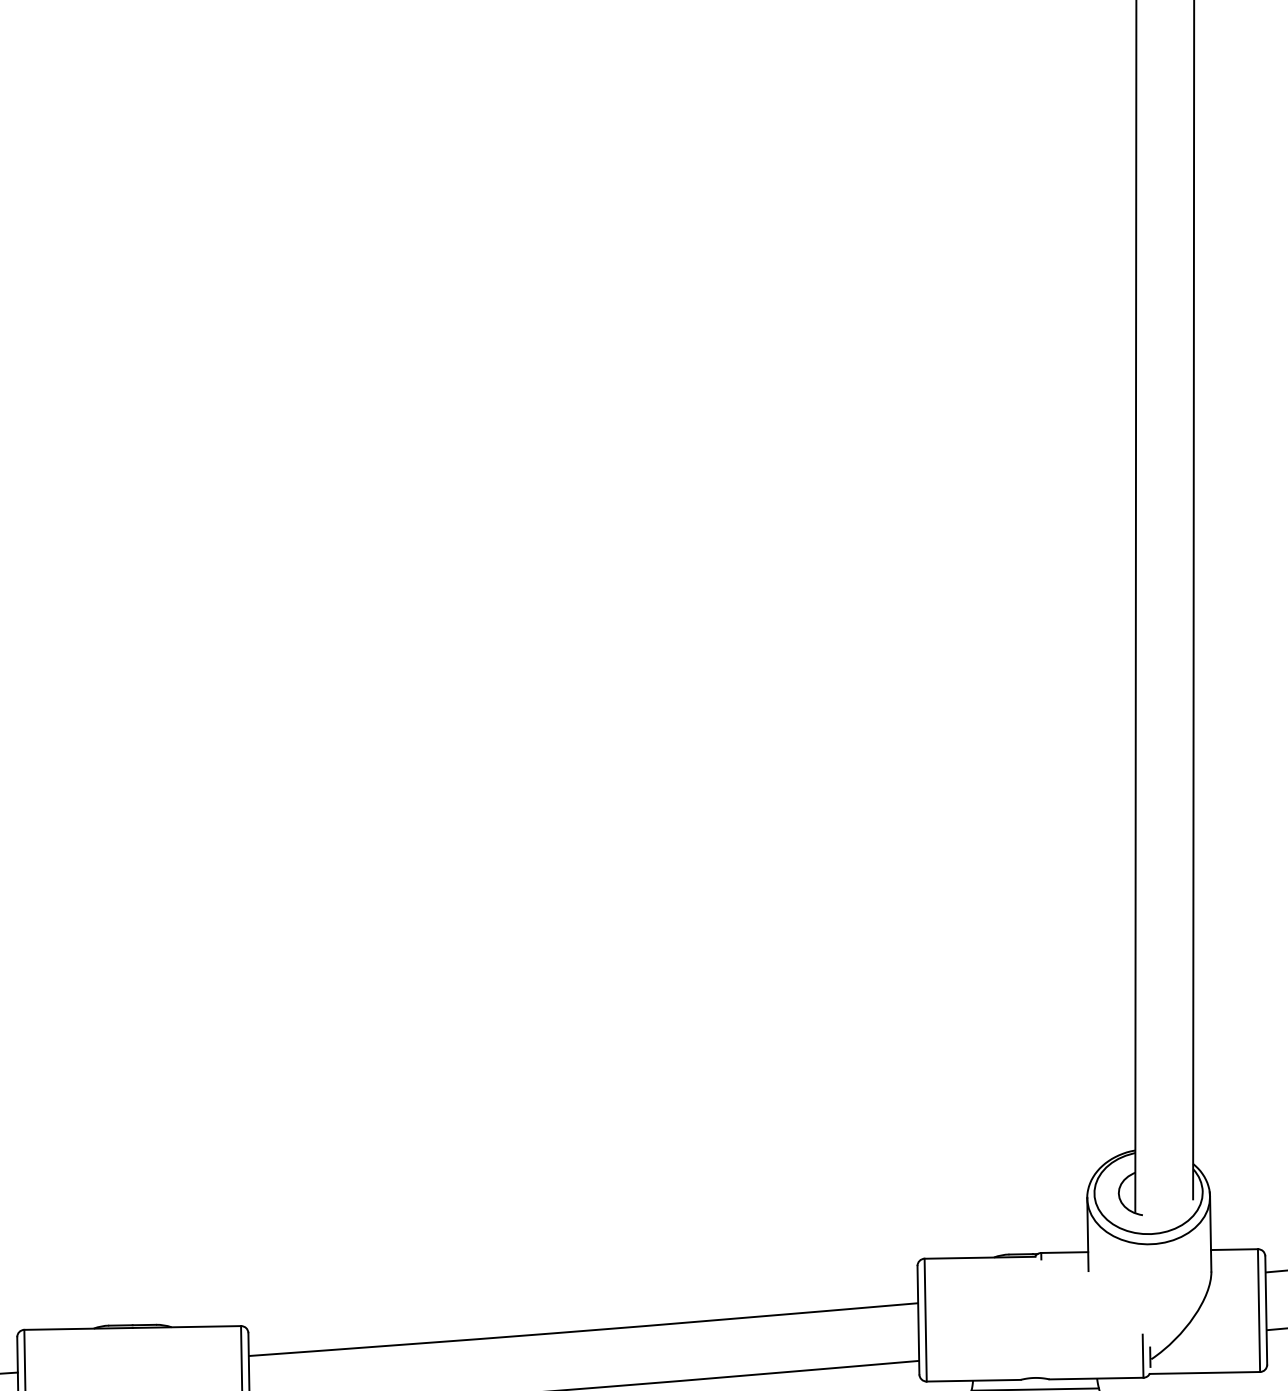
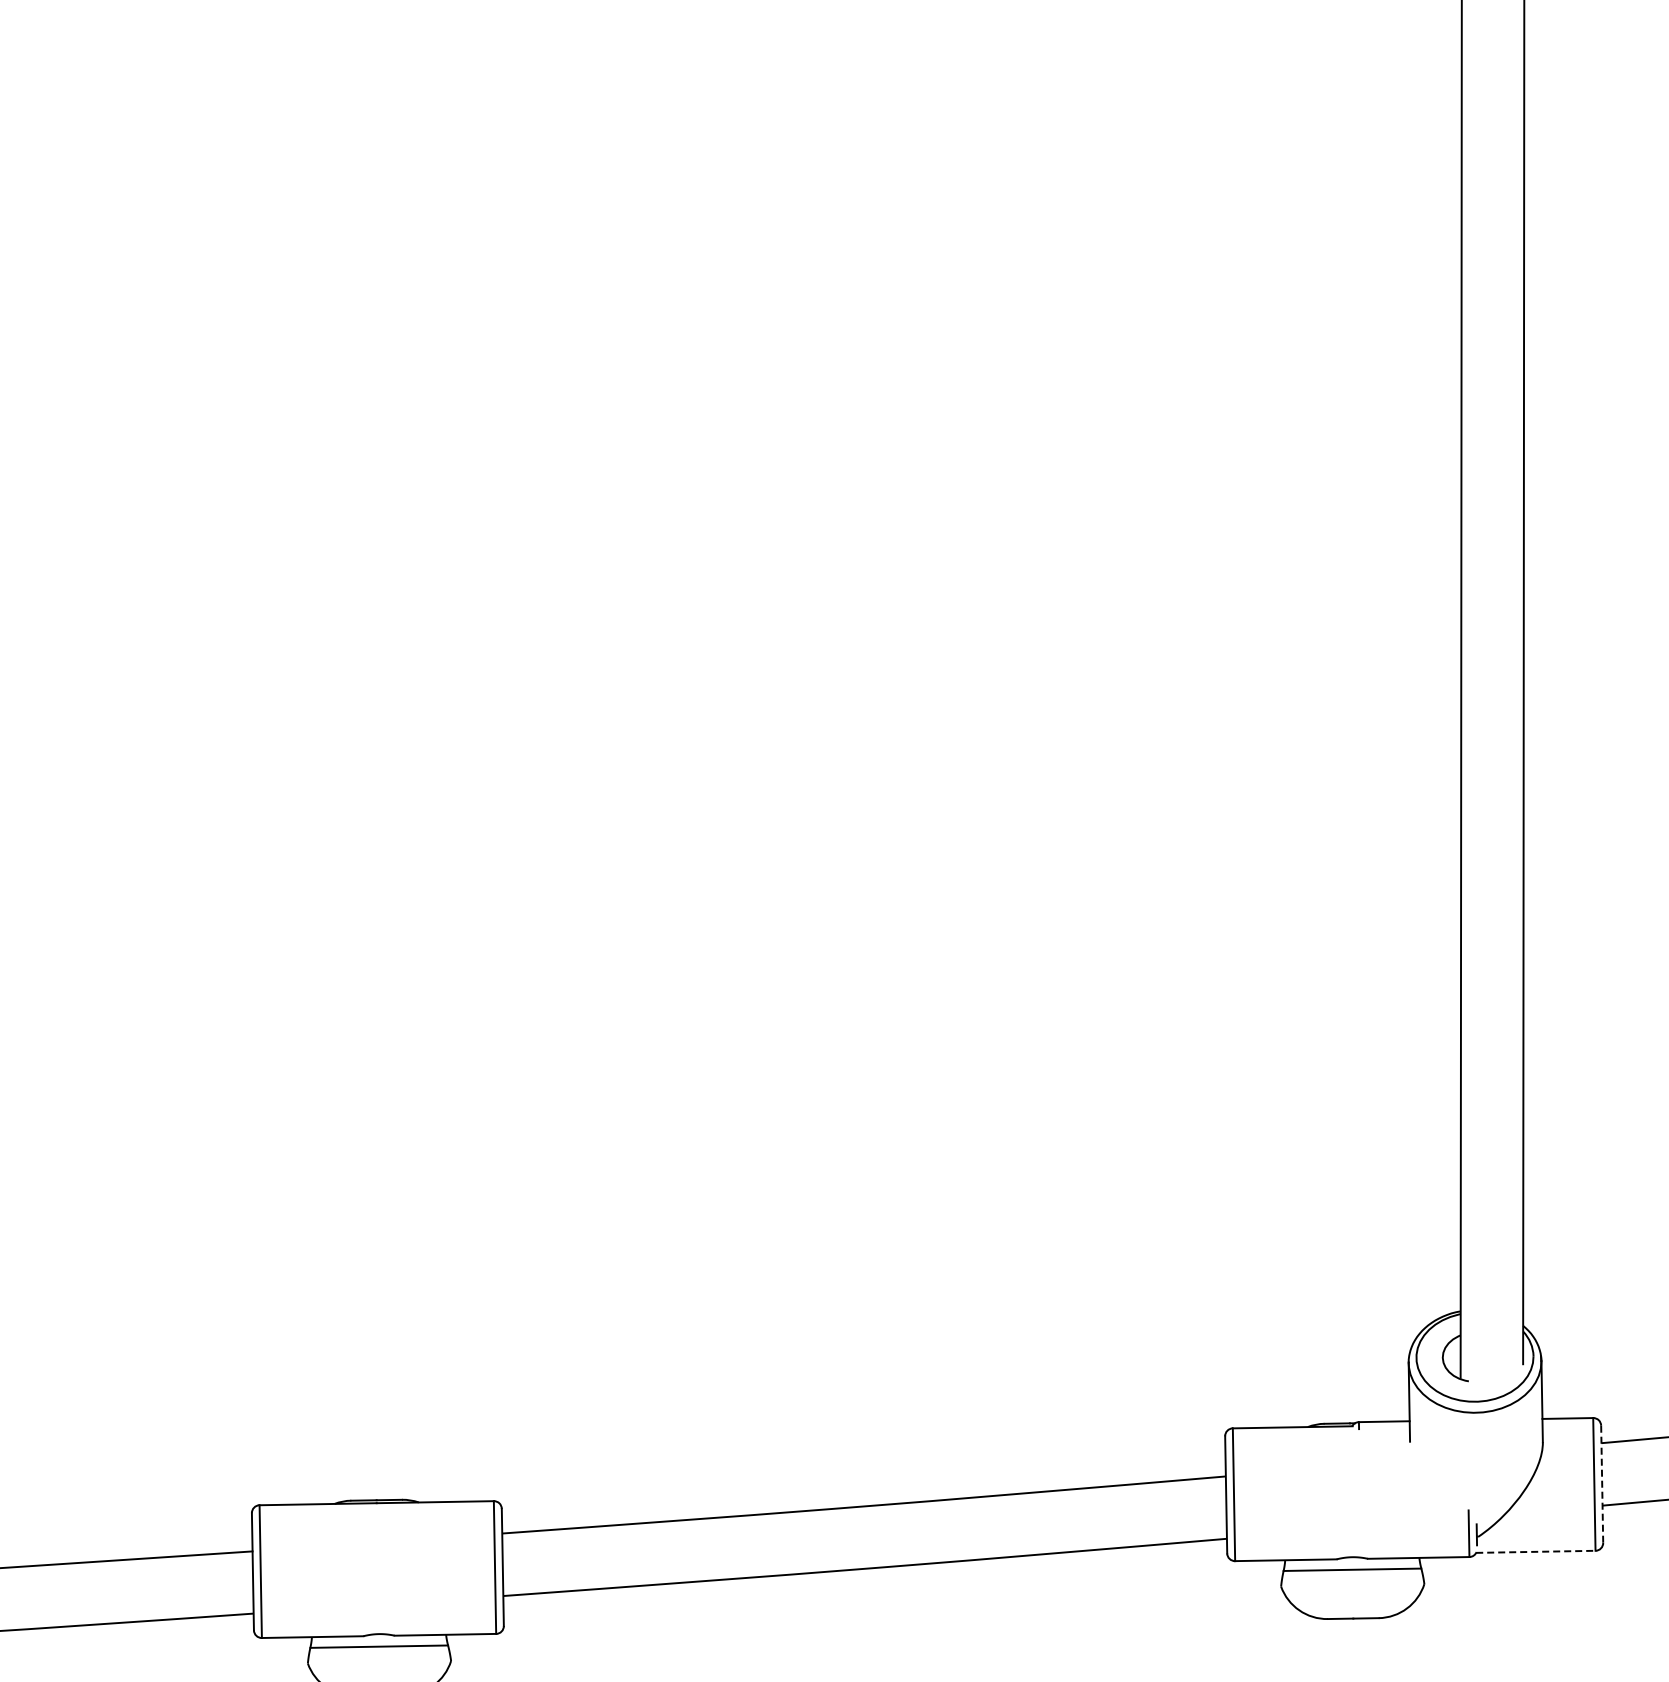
line: (1266, 1310) -> (1602, 1484), solid -> dashed
line: (1204, 1372) -> (1535, 1551), solid -> dashed

